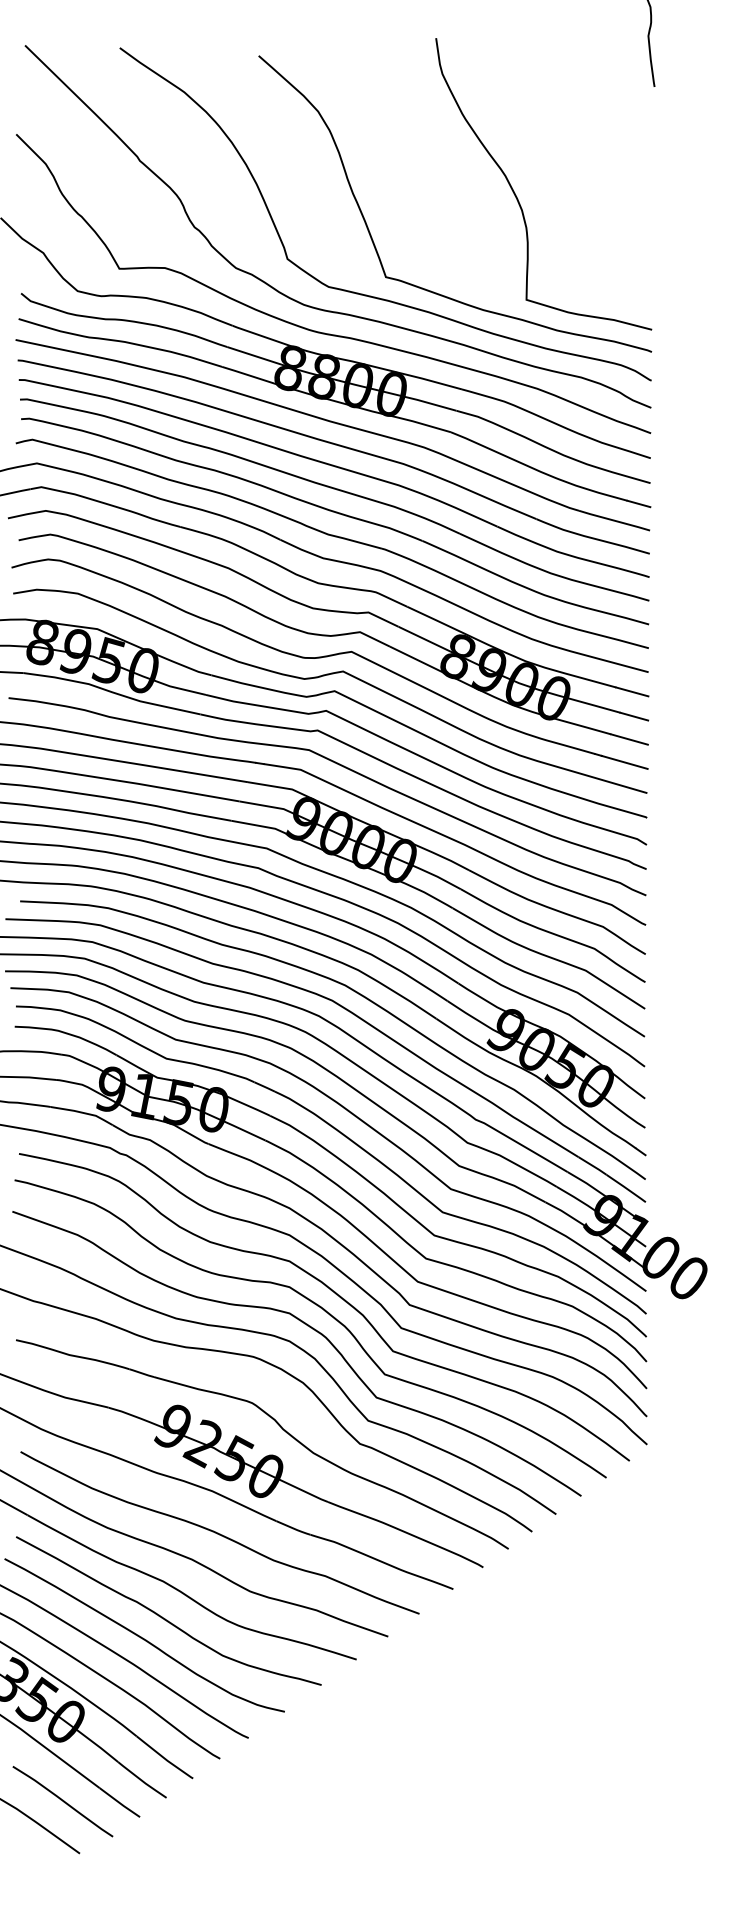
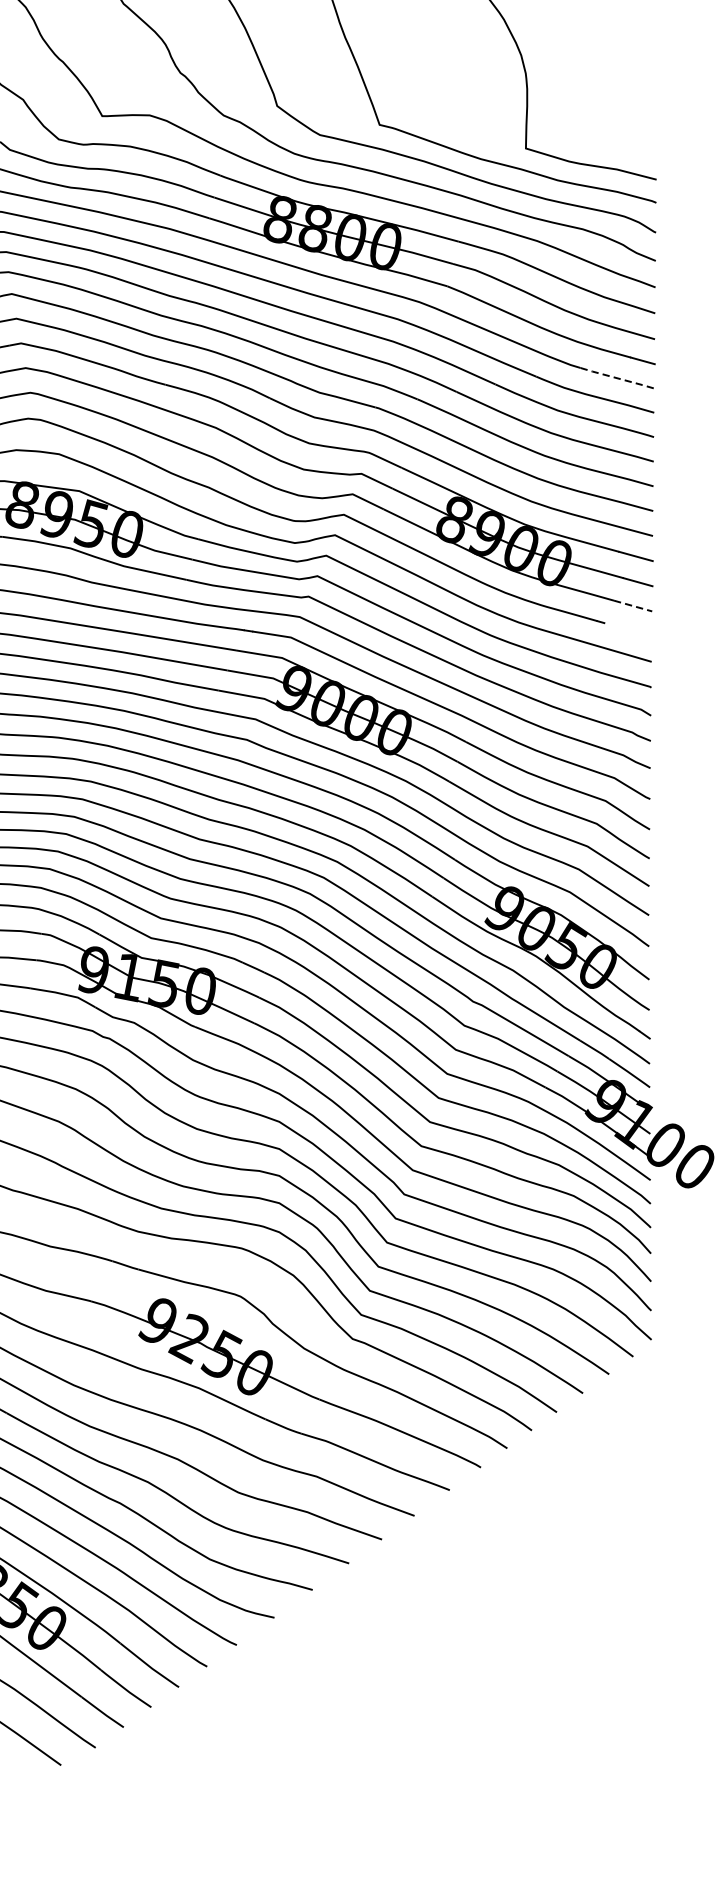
line: (615, 520) -> (618, 378), solid -> dashed
line: (630, 739) -> (634, 605), solid -> dashed
line: (624, 761) -> (627, 628), removed

